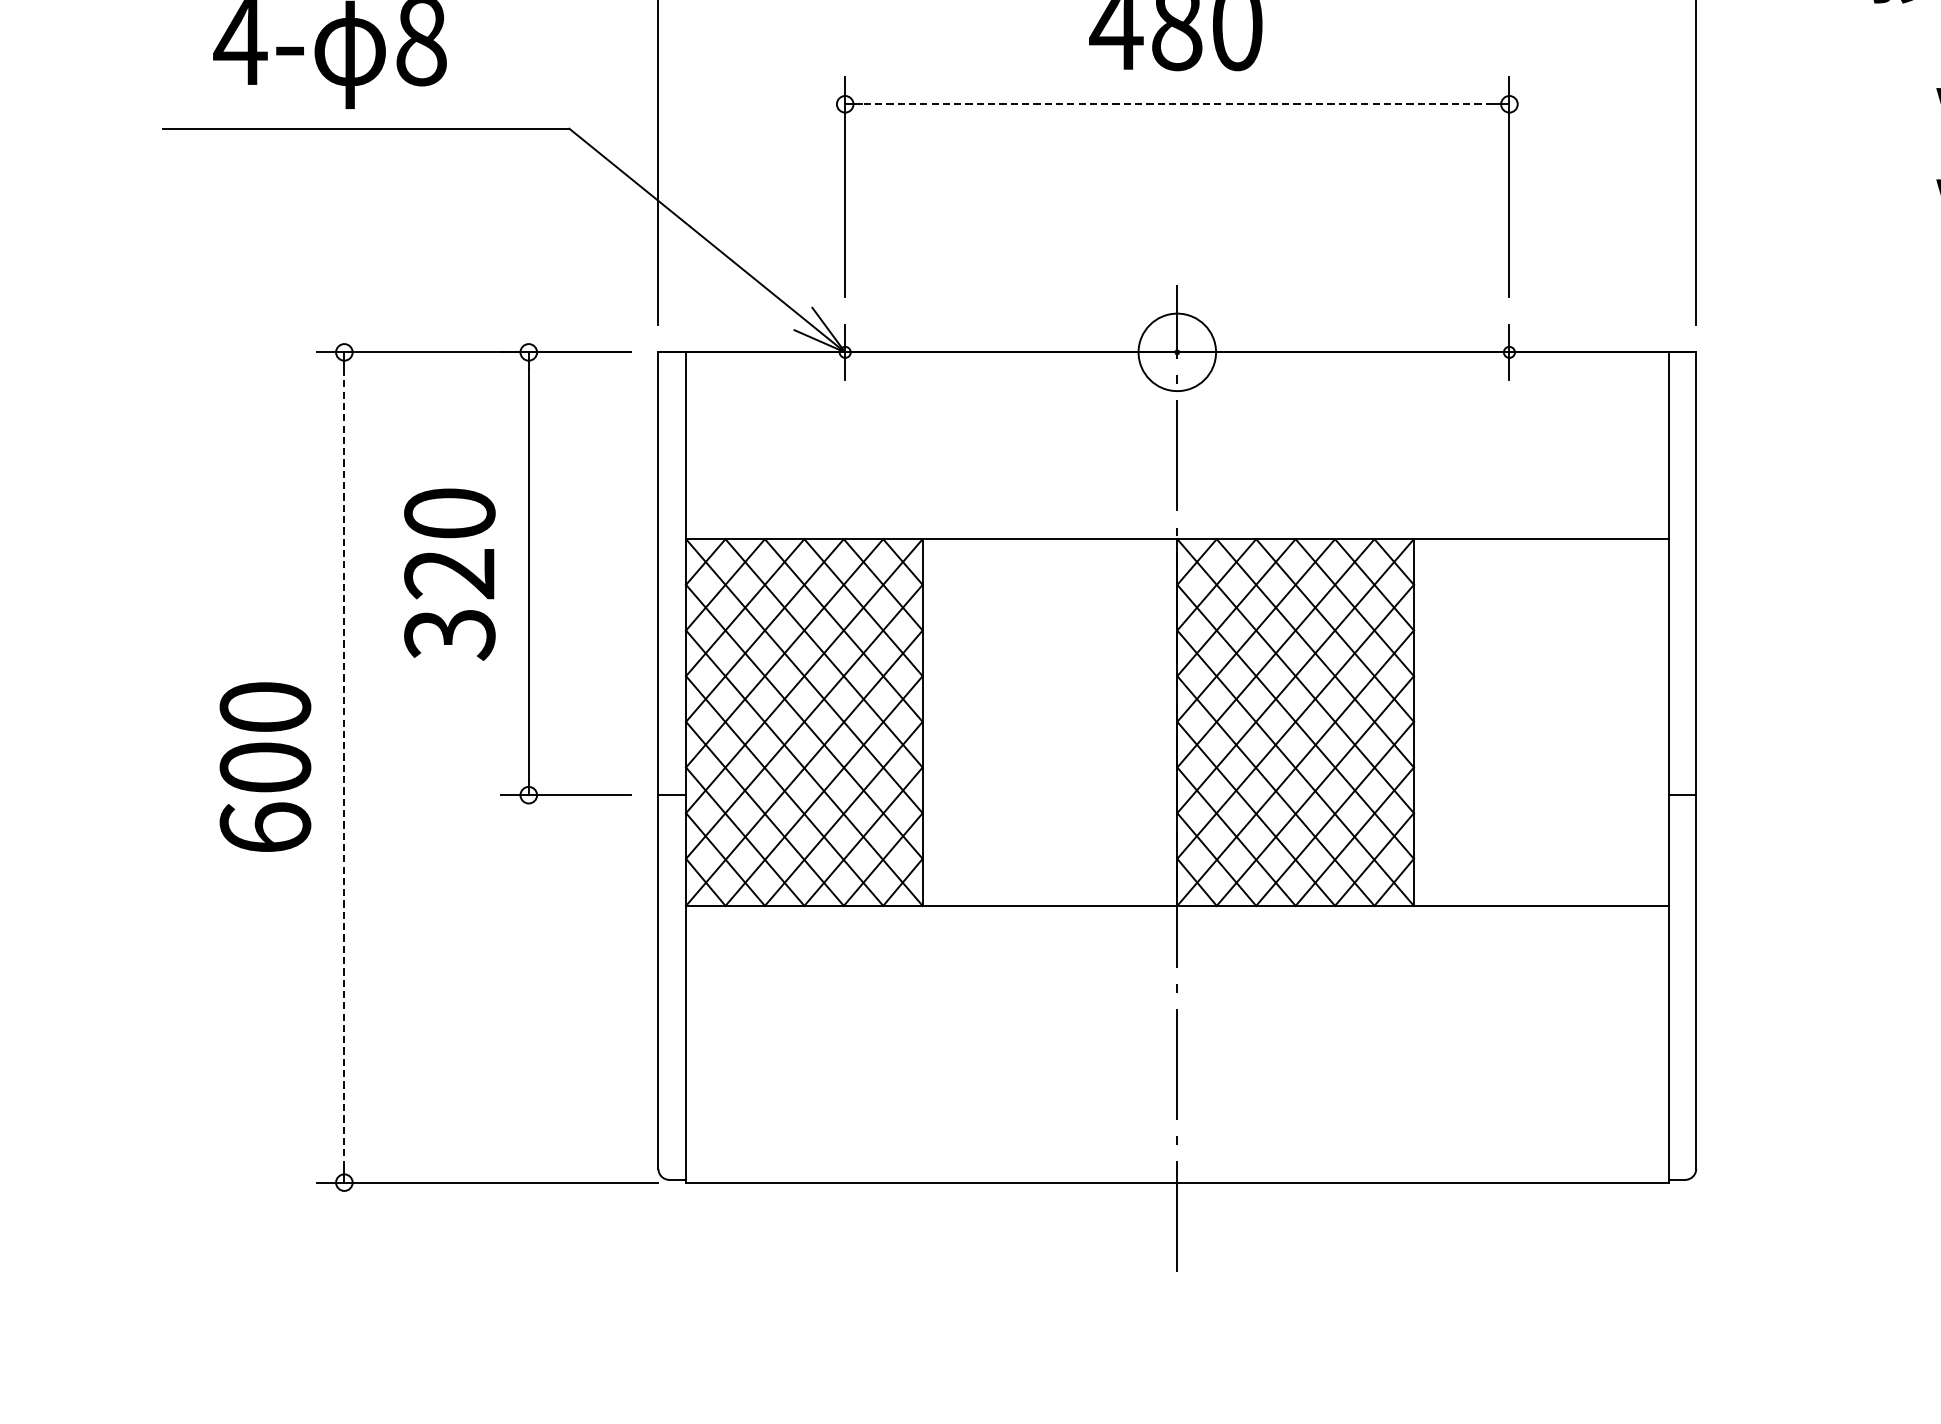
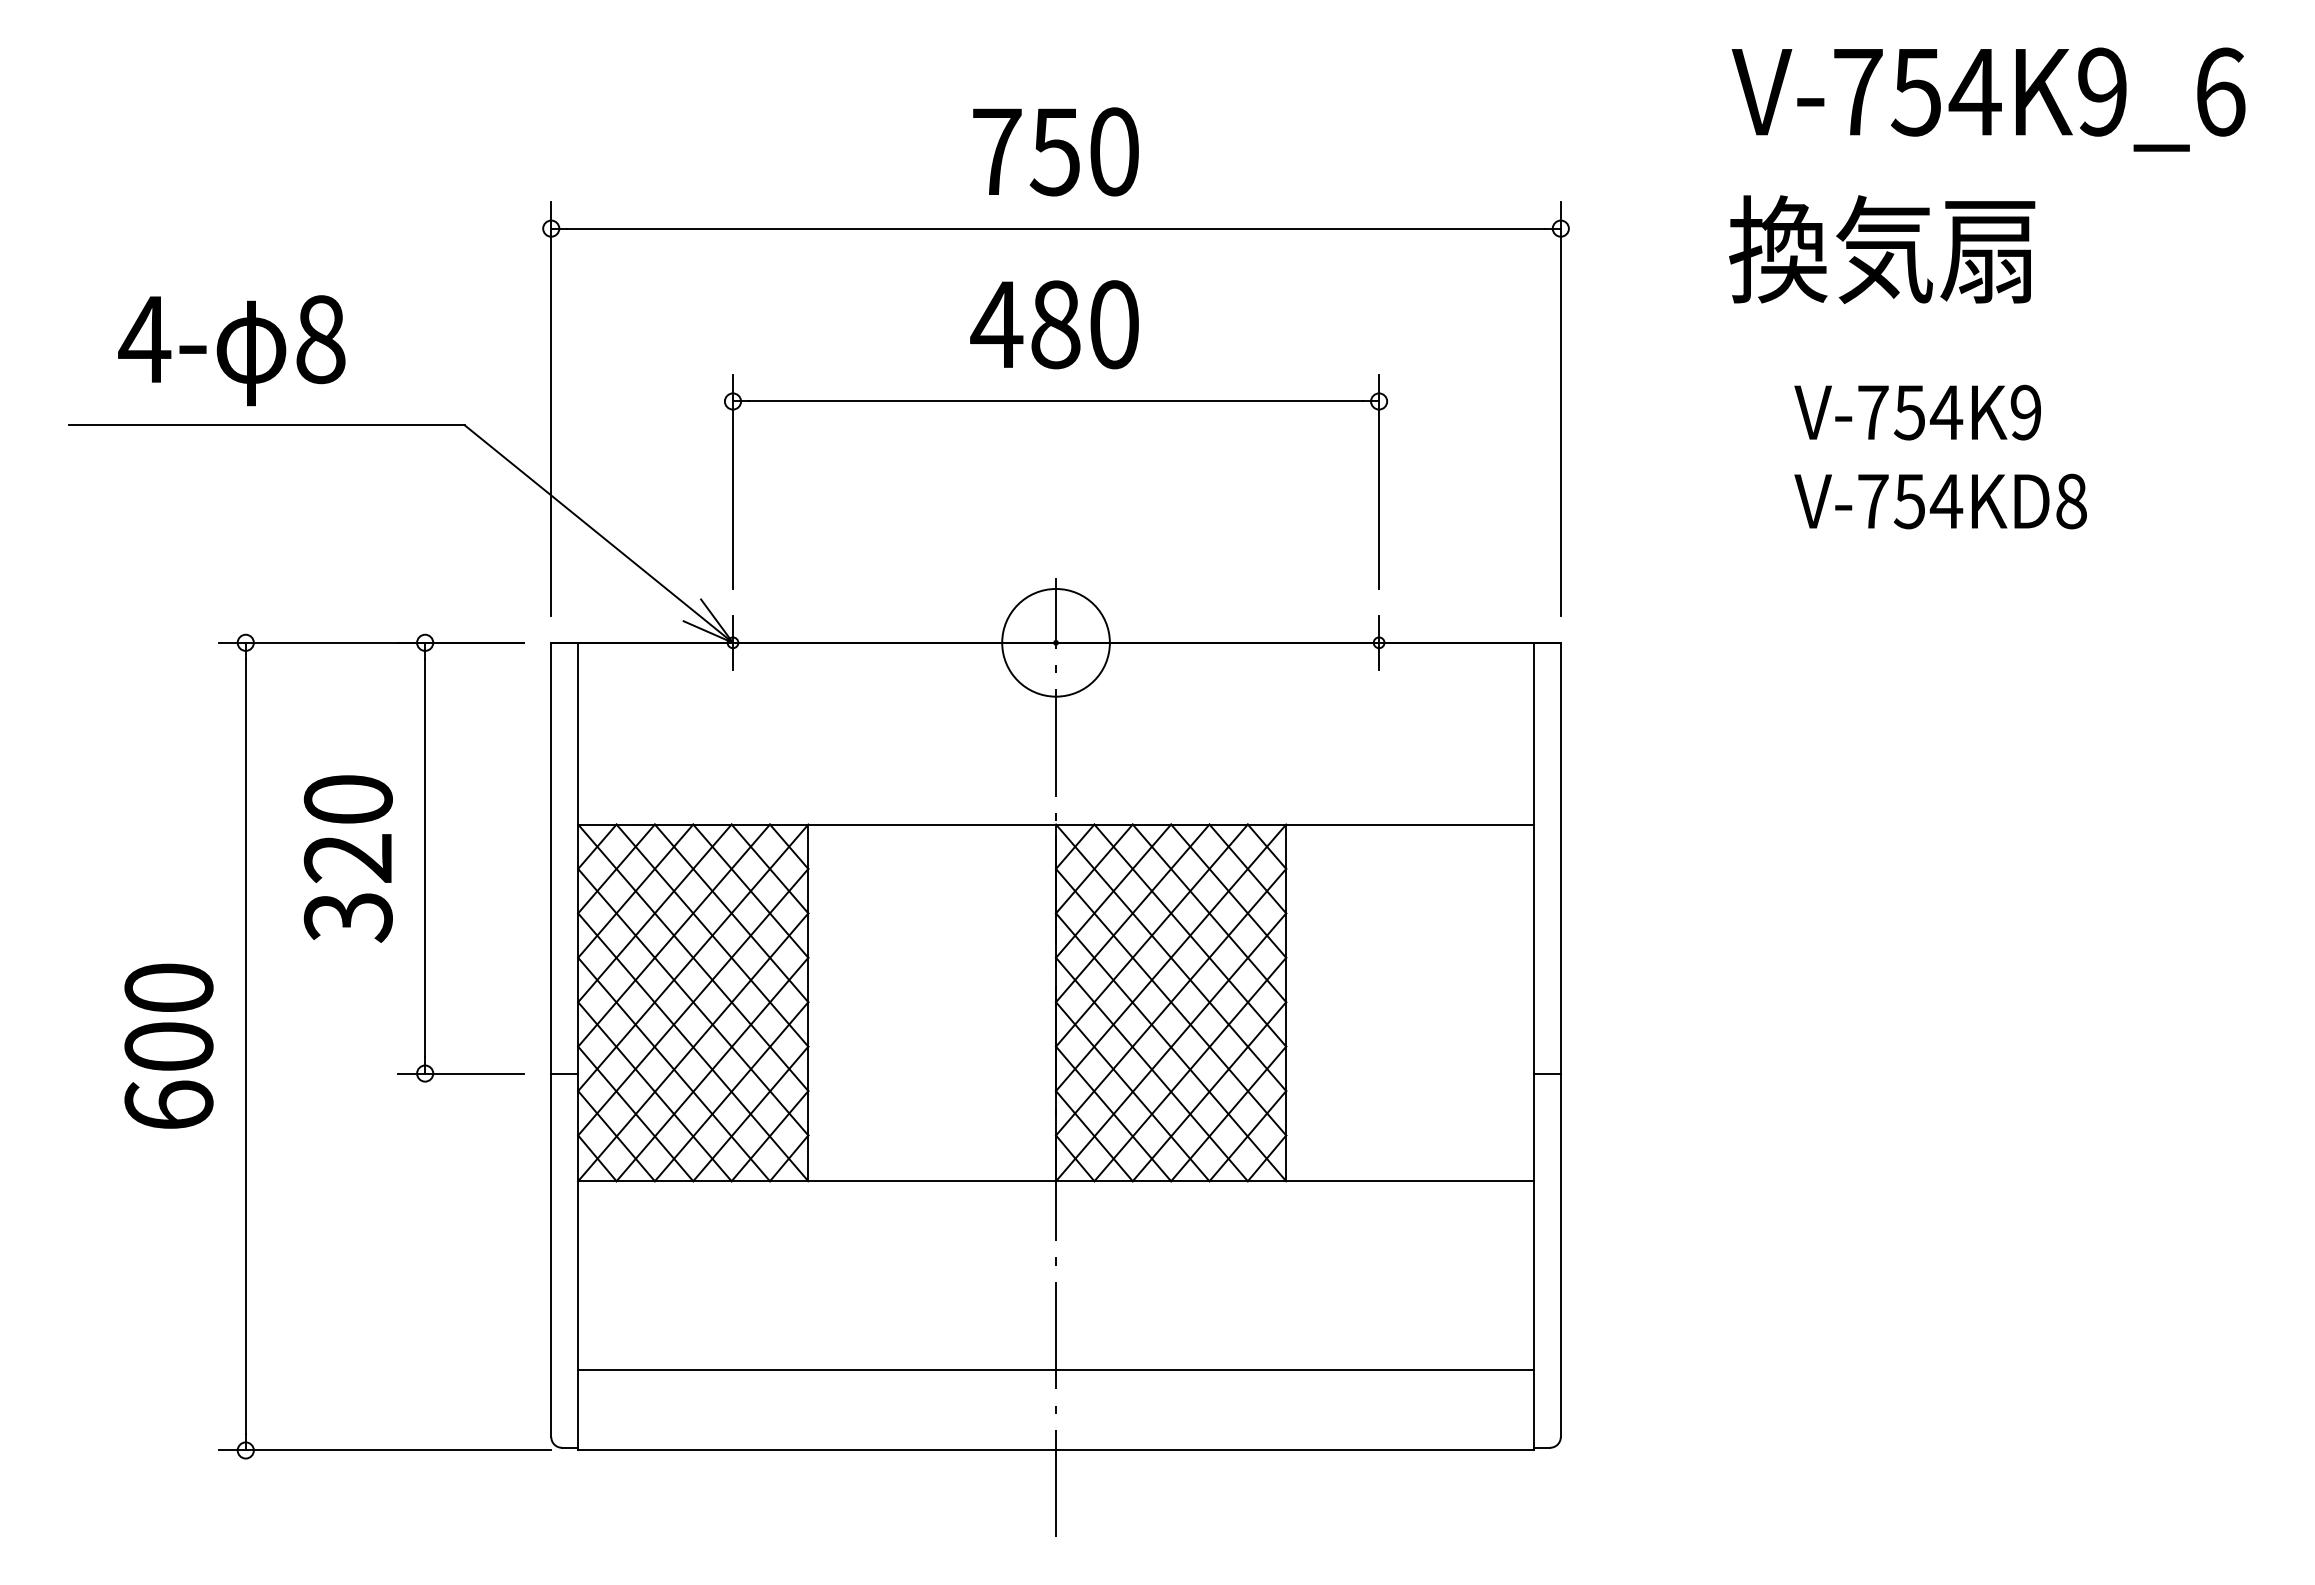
line: (1177, 104) -> (1056, 401), dashed -> solid
circle: (1176, 352) -> (1055, 642), size x1.43
line: (344, 767) -> (245, 1046), dashed -> solid
line: (1176, 1099) -> (1055, 1369), added

